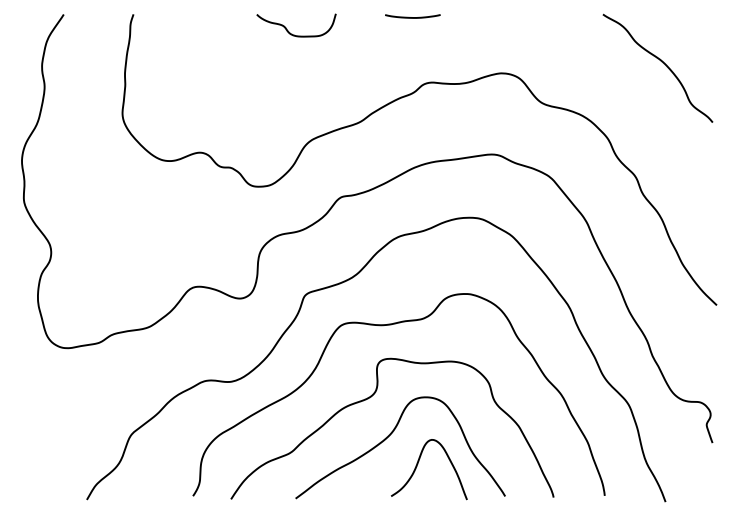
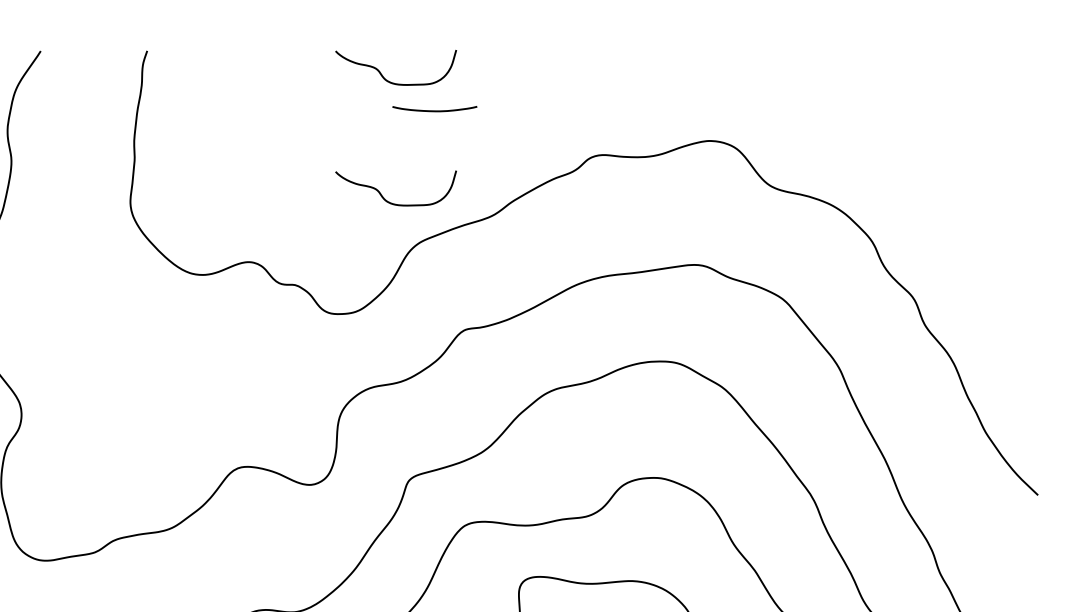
curve: (412, 17) -> (434, 110), moved
curve: (661, 62) -> (953, 124), removed
curve: (289, 110) -> (385, 197), added

